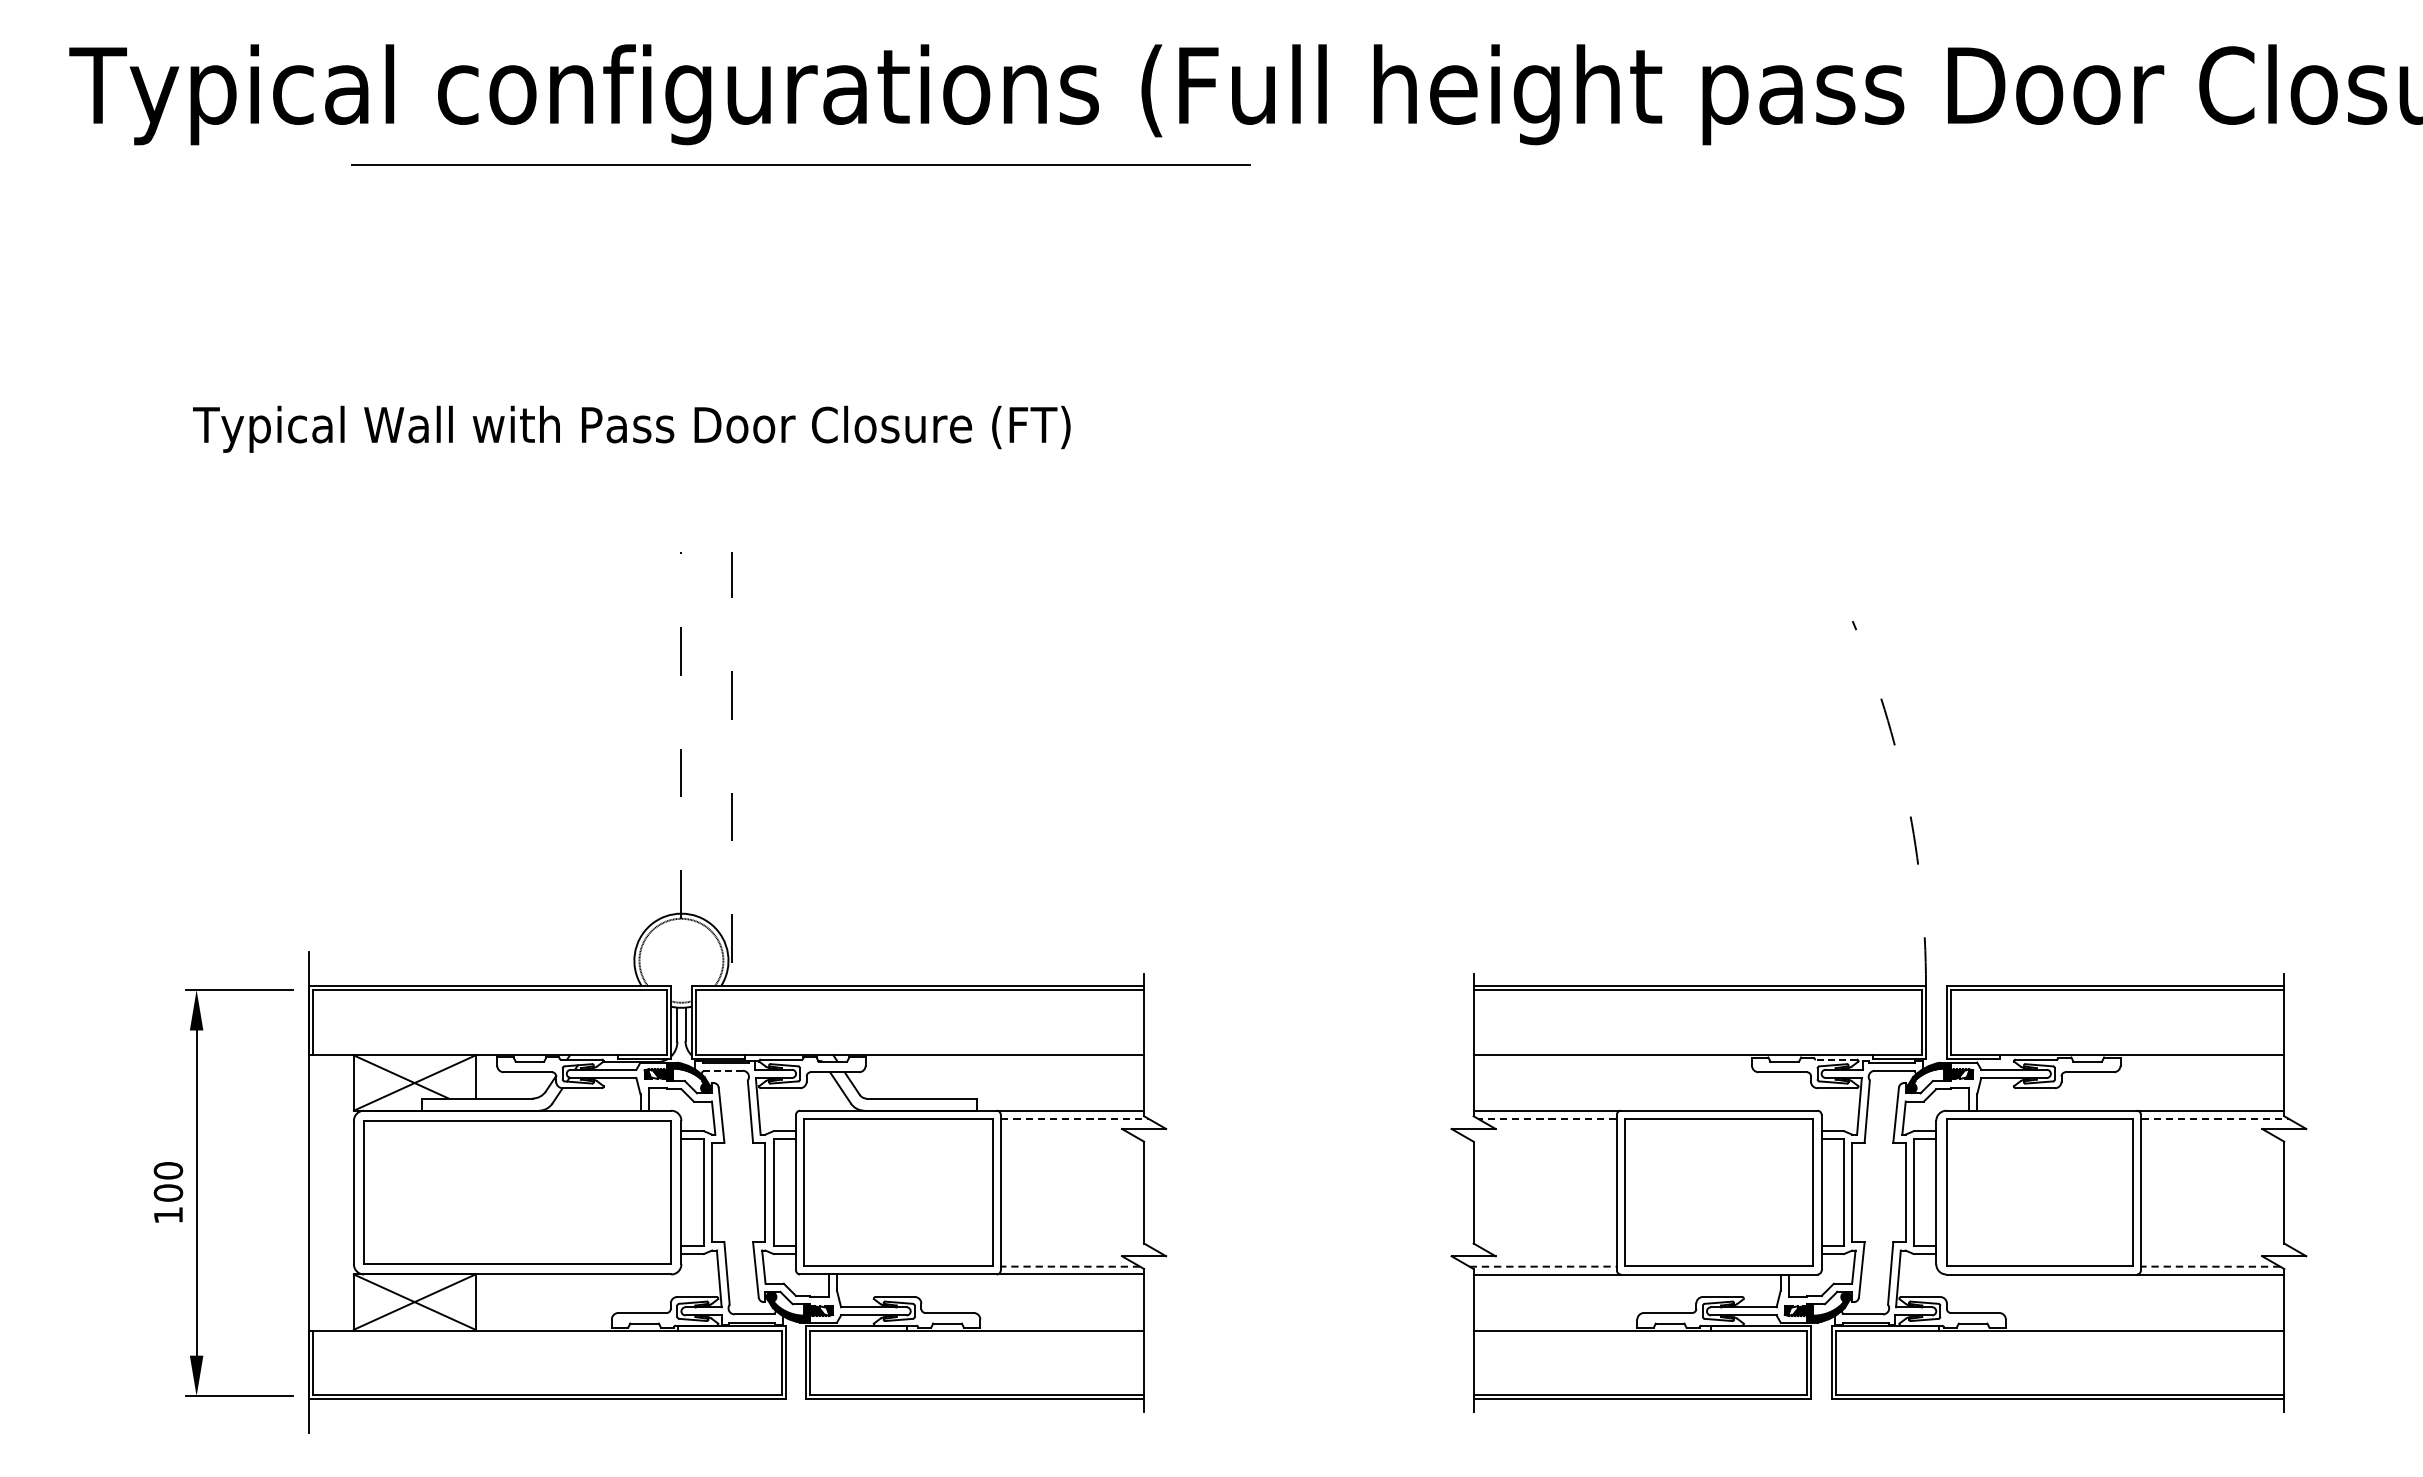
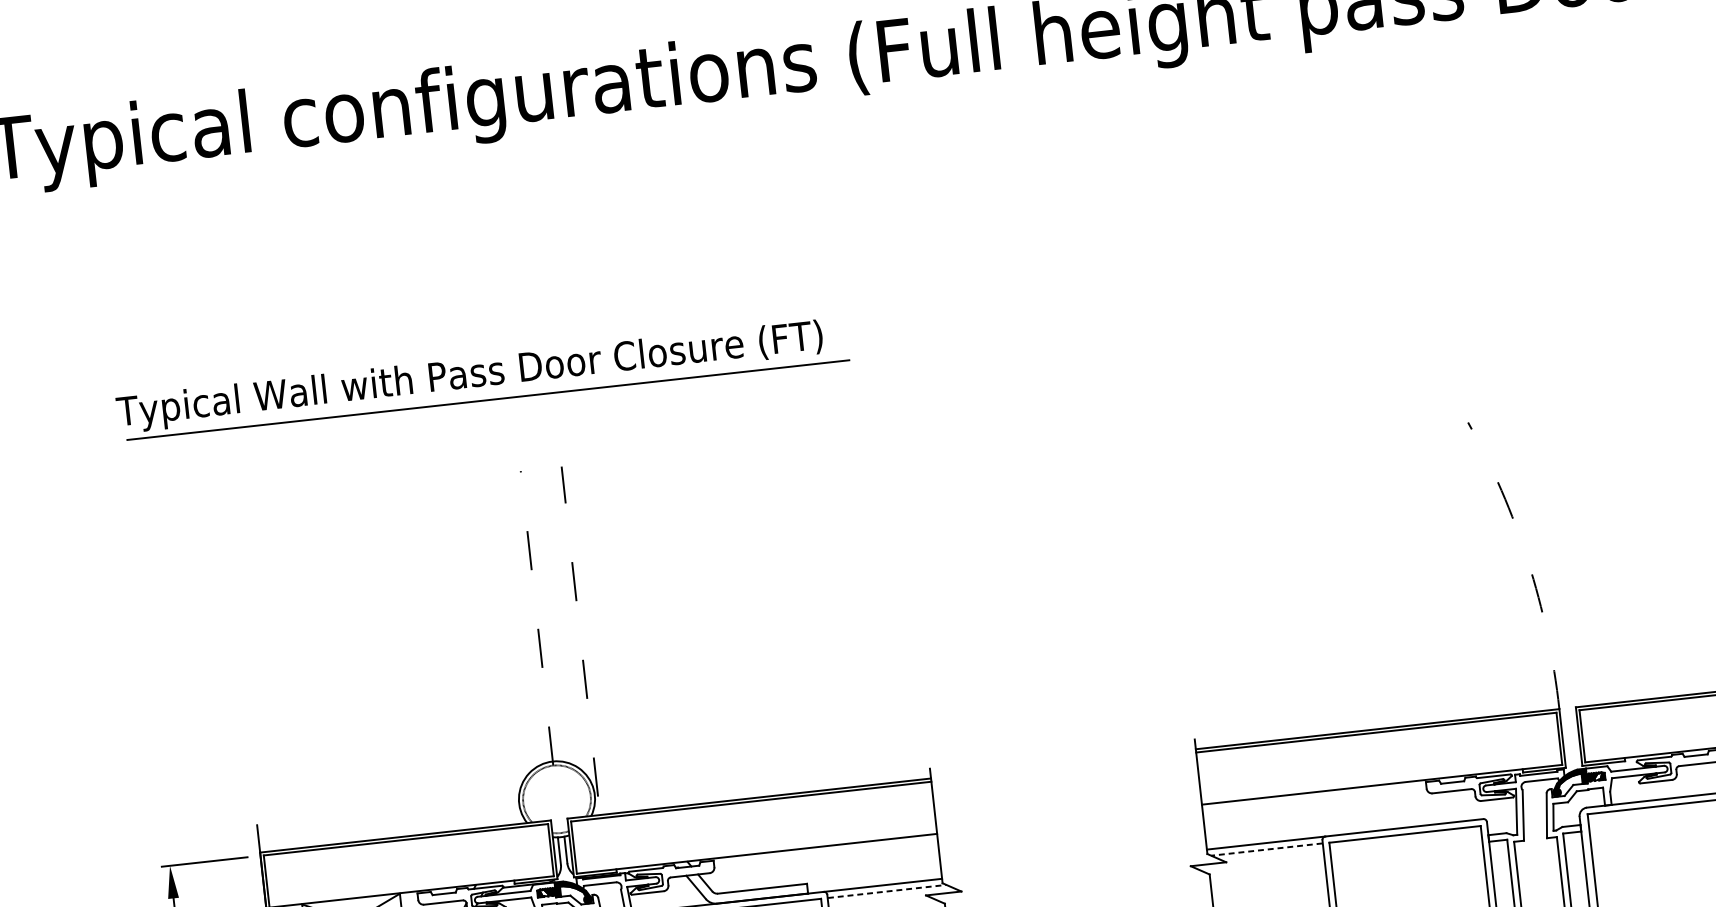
line: (800, 164) -> (487, 400), moved
line: (1835, 1059) -> (1493, 776), dashed -> solid
line: (722, 1070) -> (599, 883), dashed -> solid

